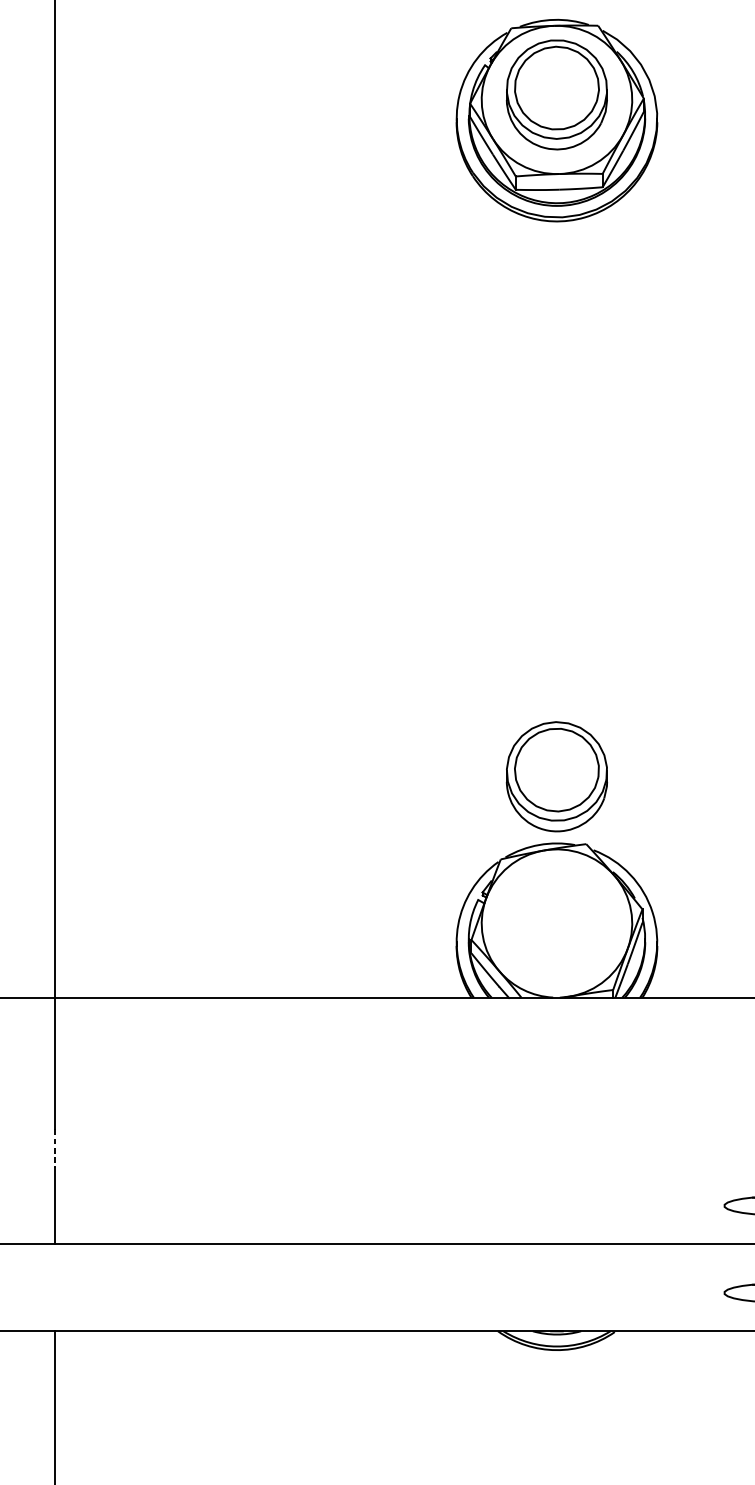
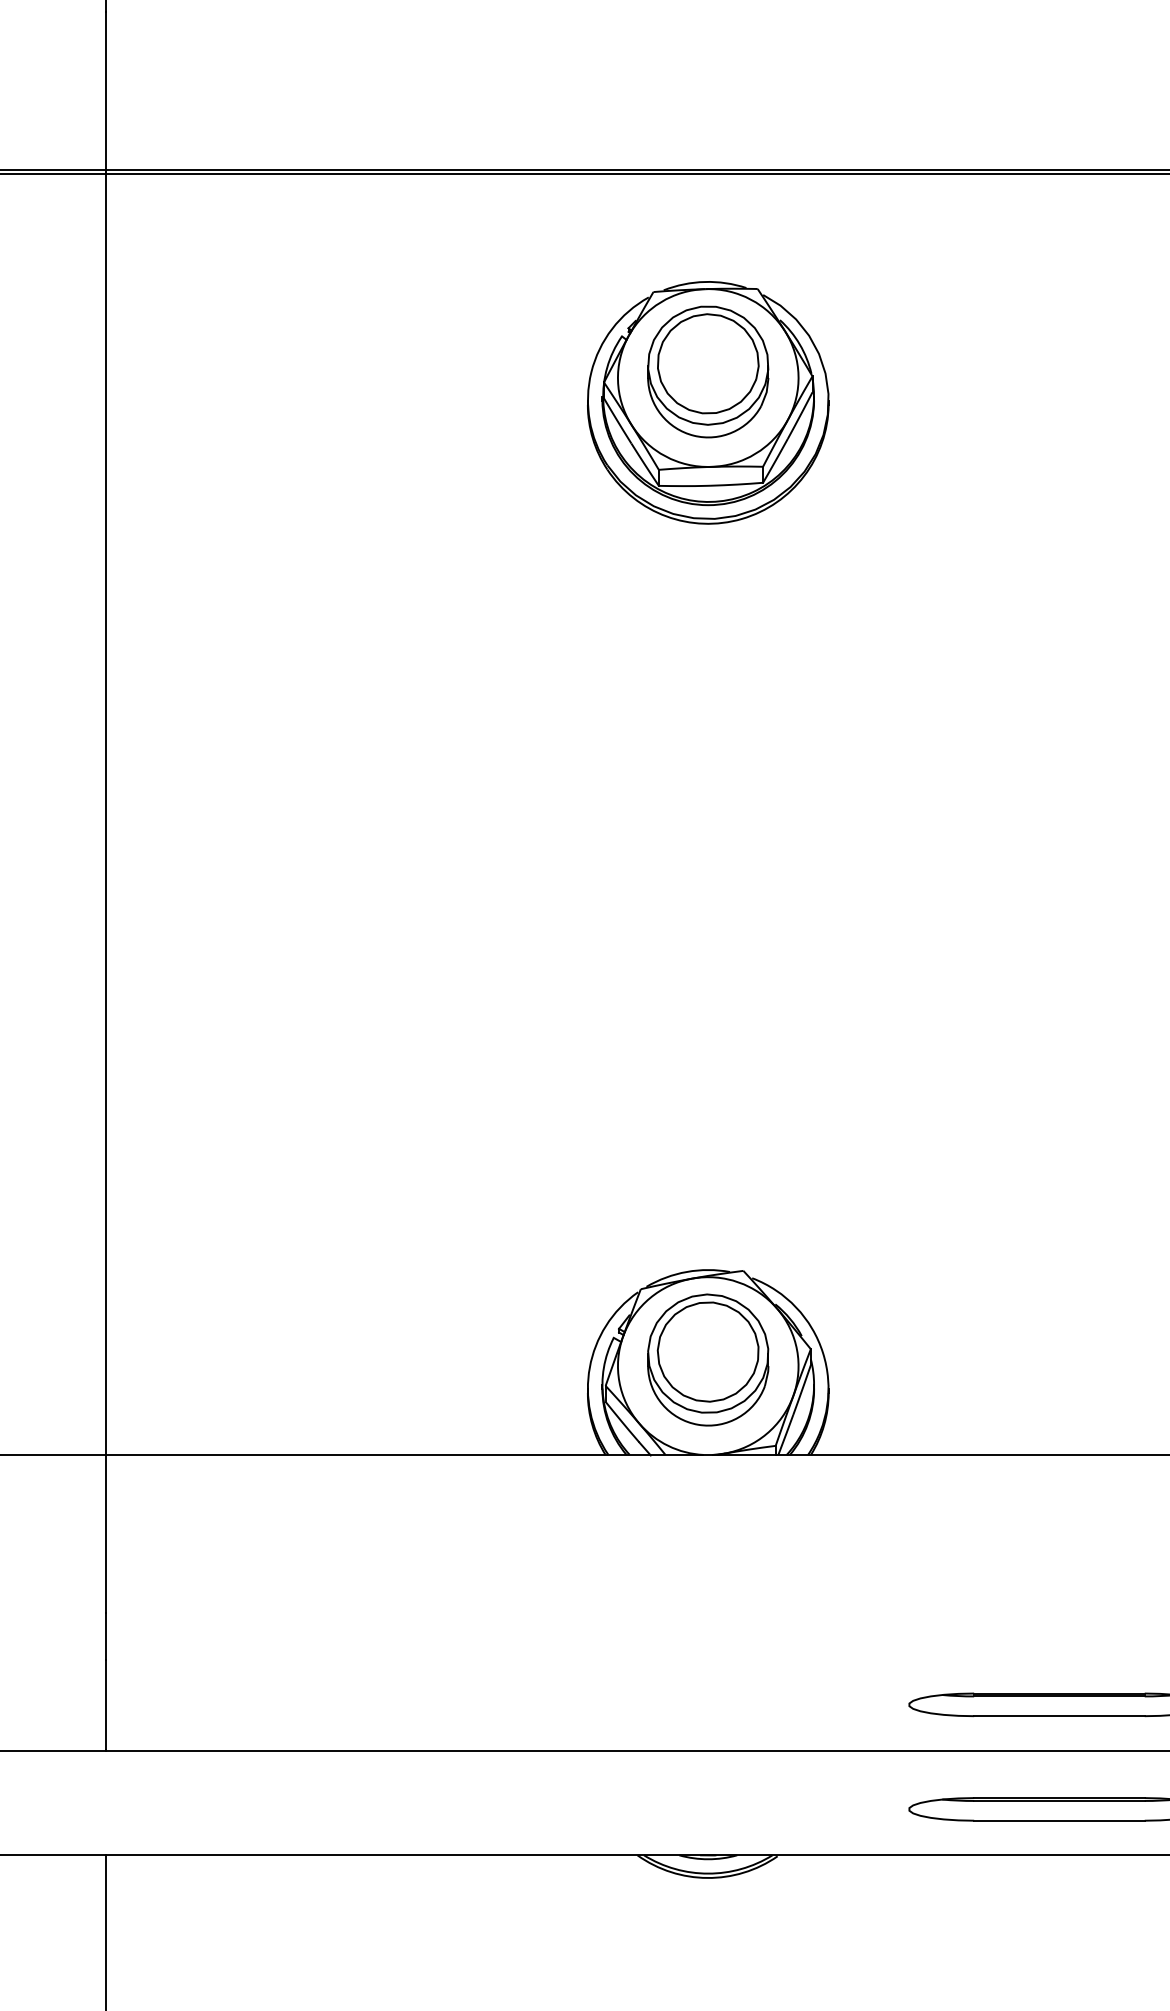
part: (557, 776) -> (708, 1359), moved
line: (55, 1148) -> (106, 1636), dashed -> solid

